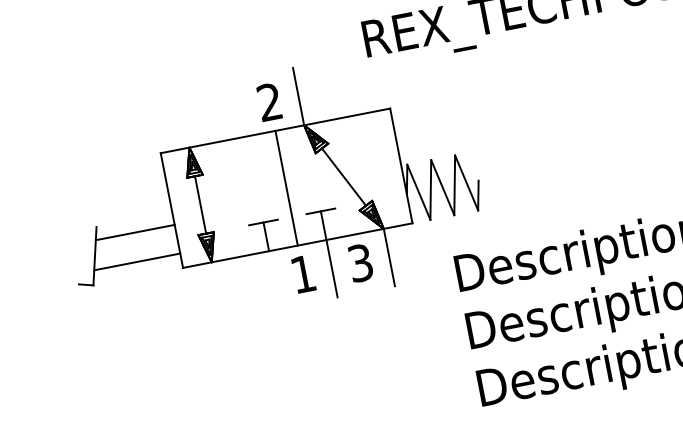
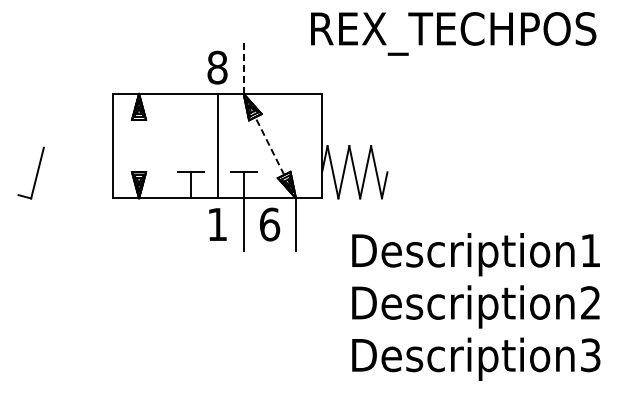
line: (298, 96) -> (243, 67), solid -> dashed
text: (269, 102) -> (217, 67), 2 -> 8
line: (343, 176) -> (269, 145), solid -> dashed
line: (200, 204) -> (139, 145), removed
line: (134, 232) -> (76, 159), removed
line: (137, 262) -> (73, 185), removed
text: (361, 262) -> (270, 224), 3 -> 6

